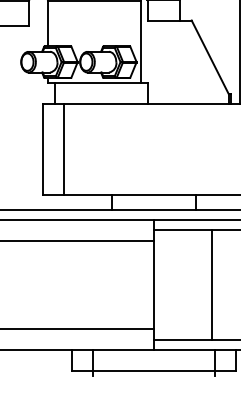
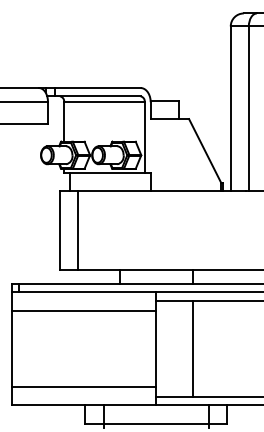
line: (211, 284) -> (192, 348), moved

